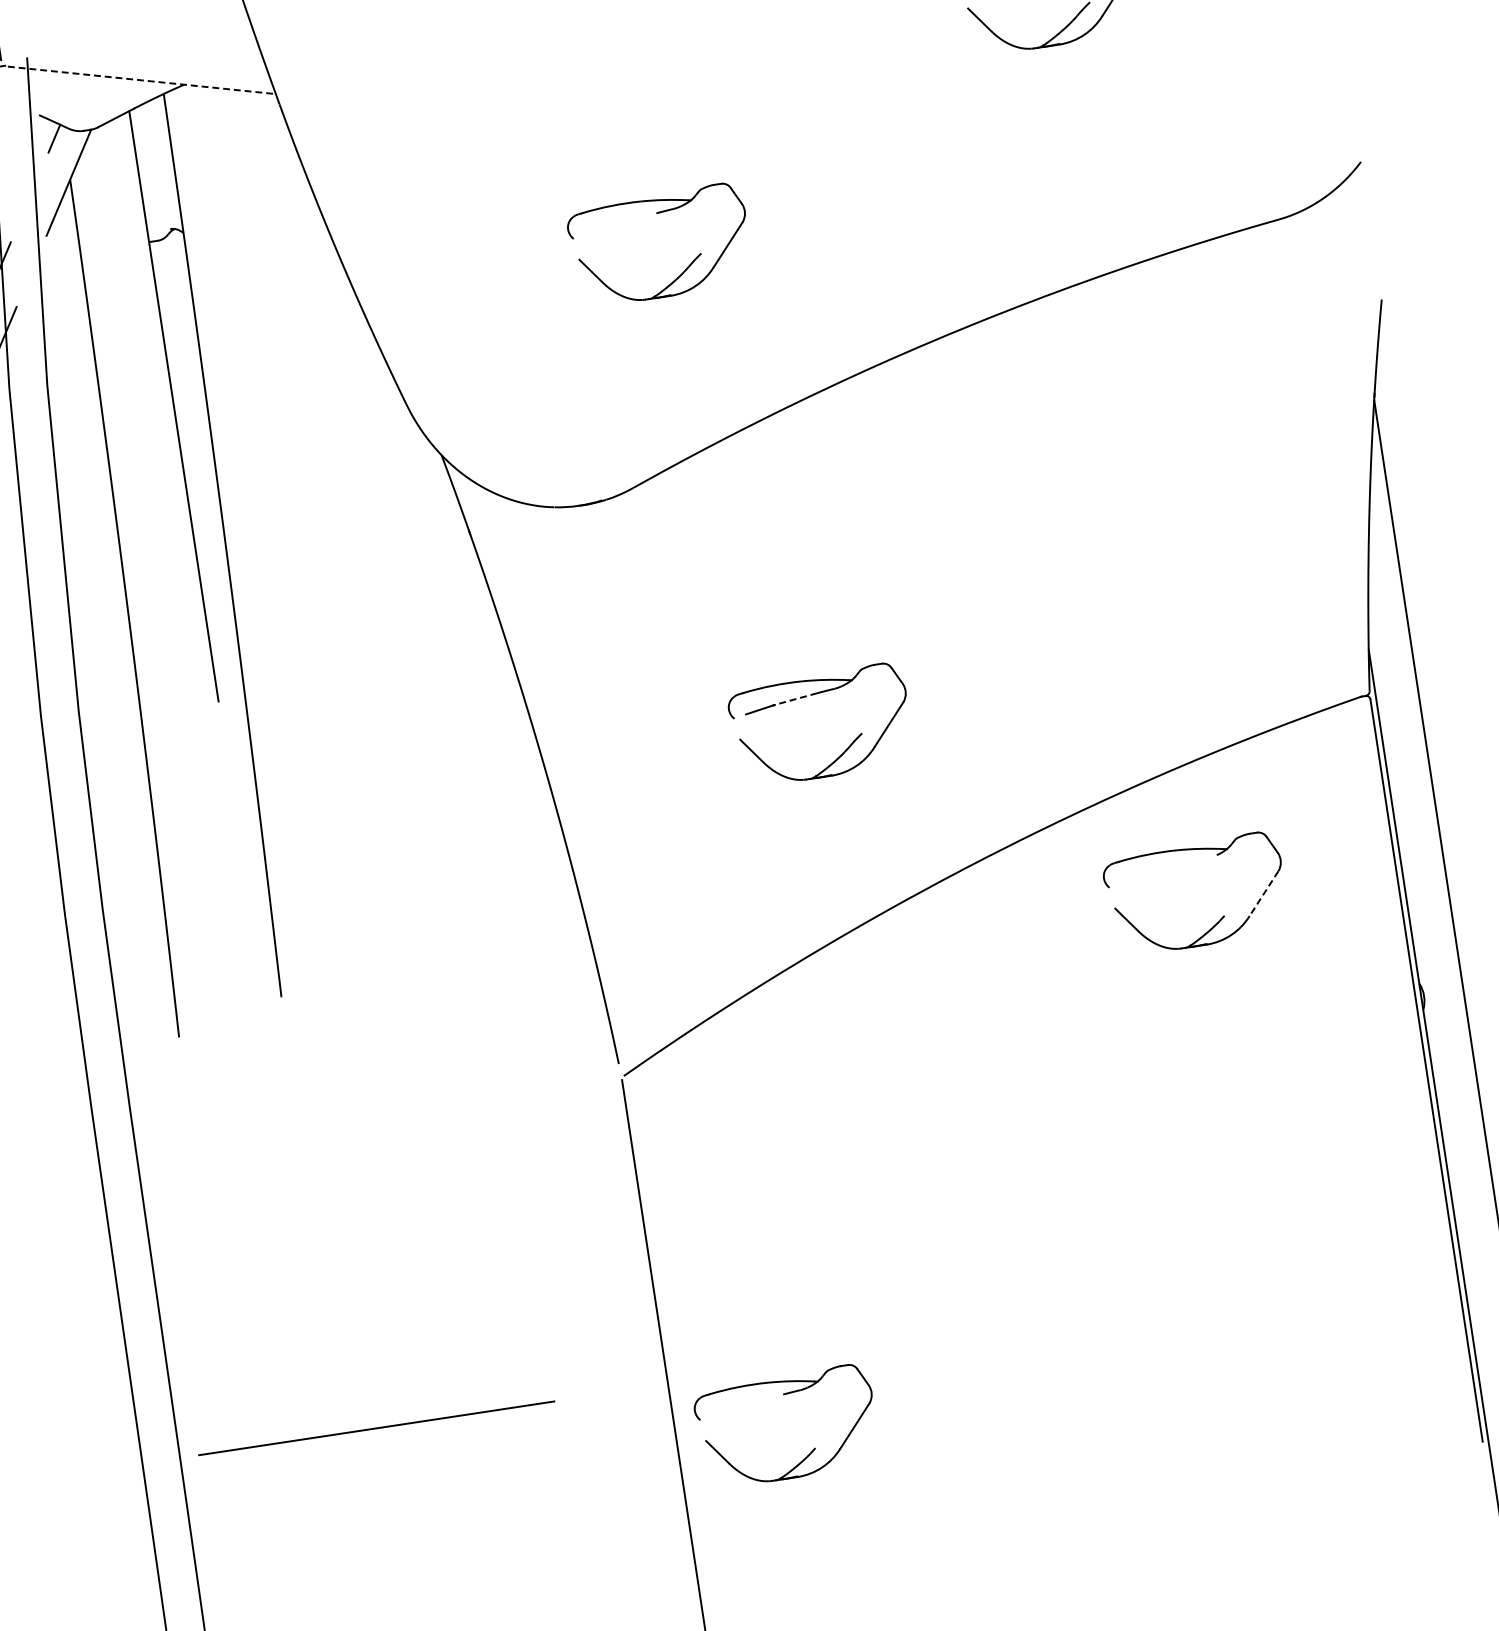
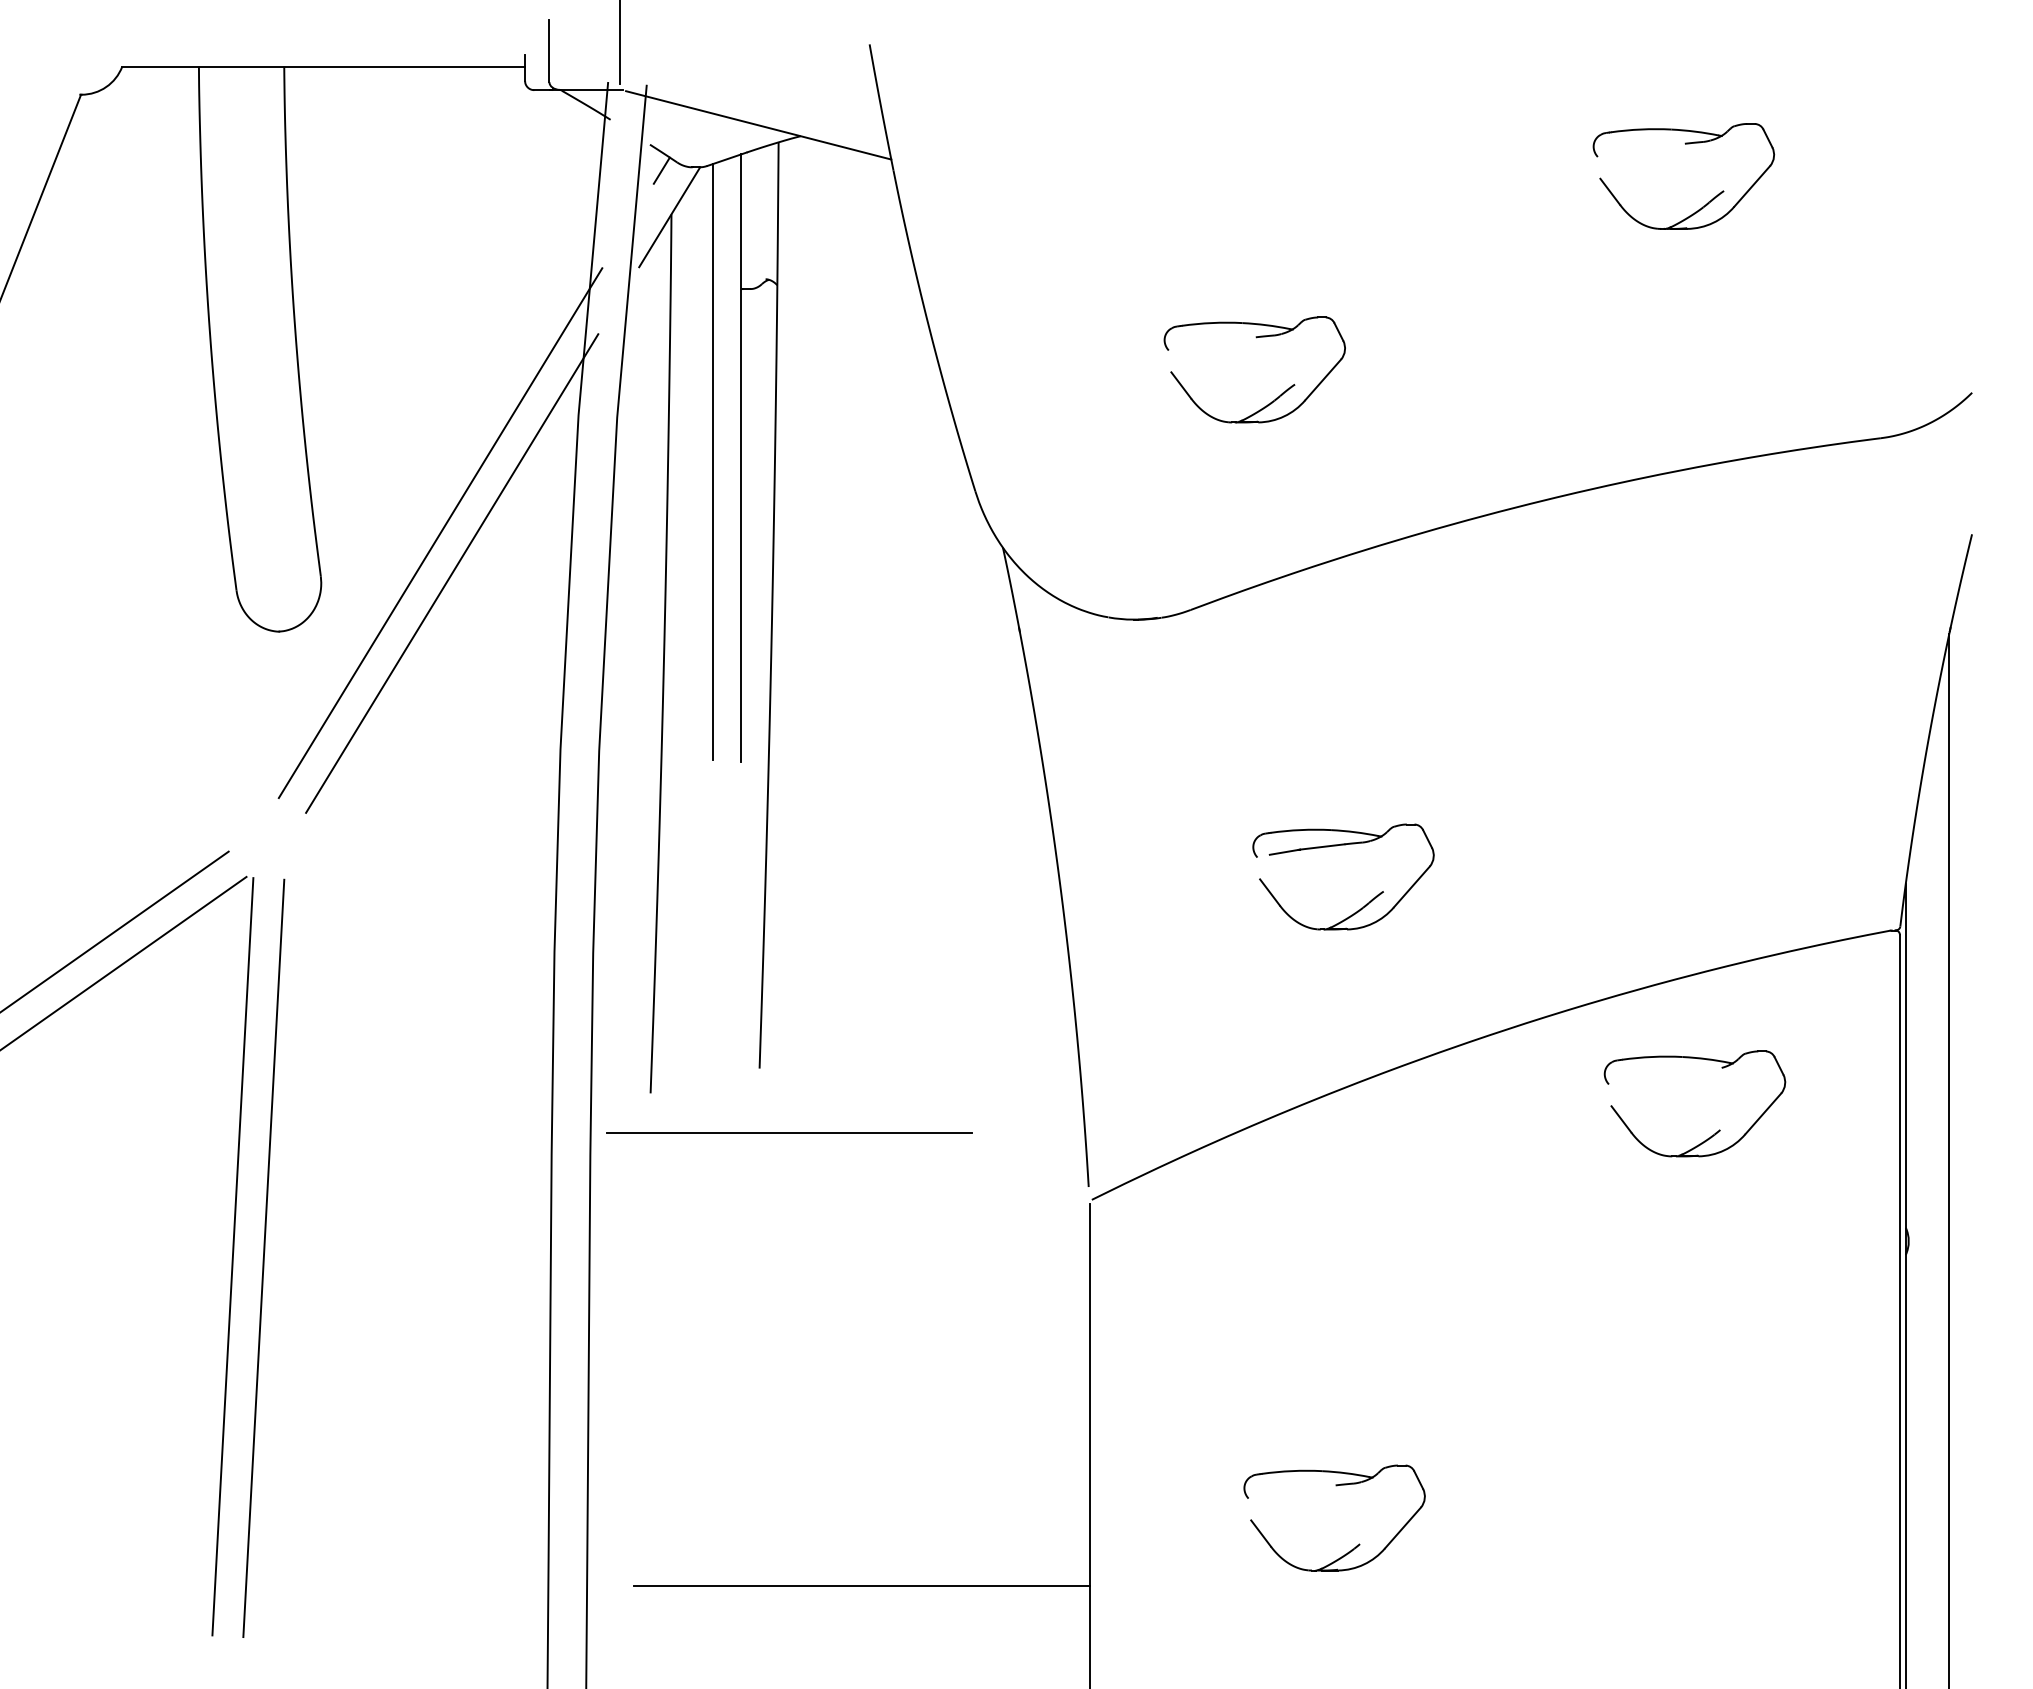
line: (141, 80) -> (758, 125), dashed -> solid
line: (147, 414) -> (713, 462), added
line: (796, 698) -> (1322, 846), dashed -> solid
line: (1264, 894) -> (1763, 1114), dashed -> solid
part: (784, 1395) -> (1336, 1486), moved
line: (376, 1428) -> (789, 1132), moved
line: (456, 1484) -> (861, 1585), added

